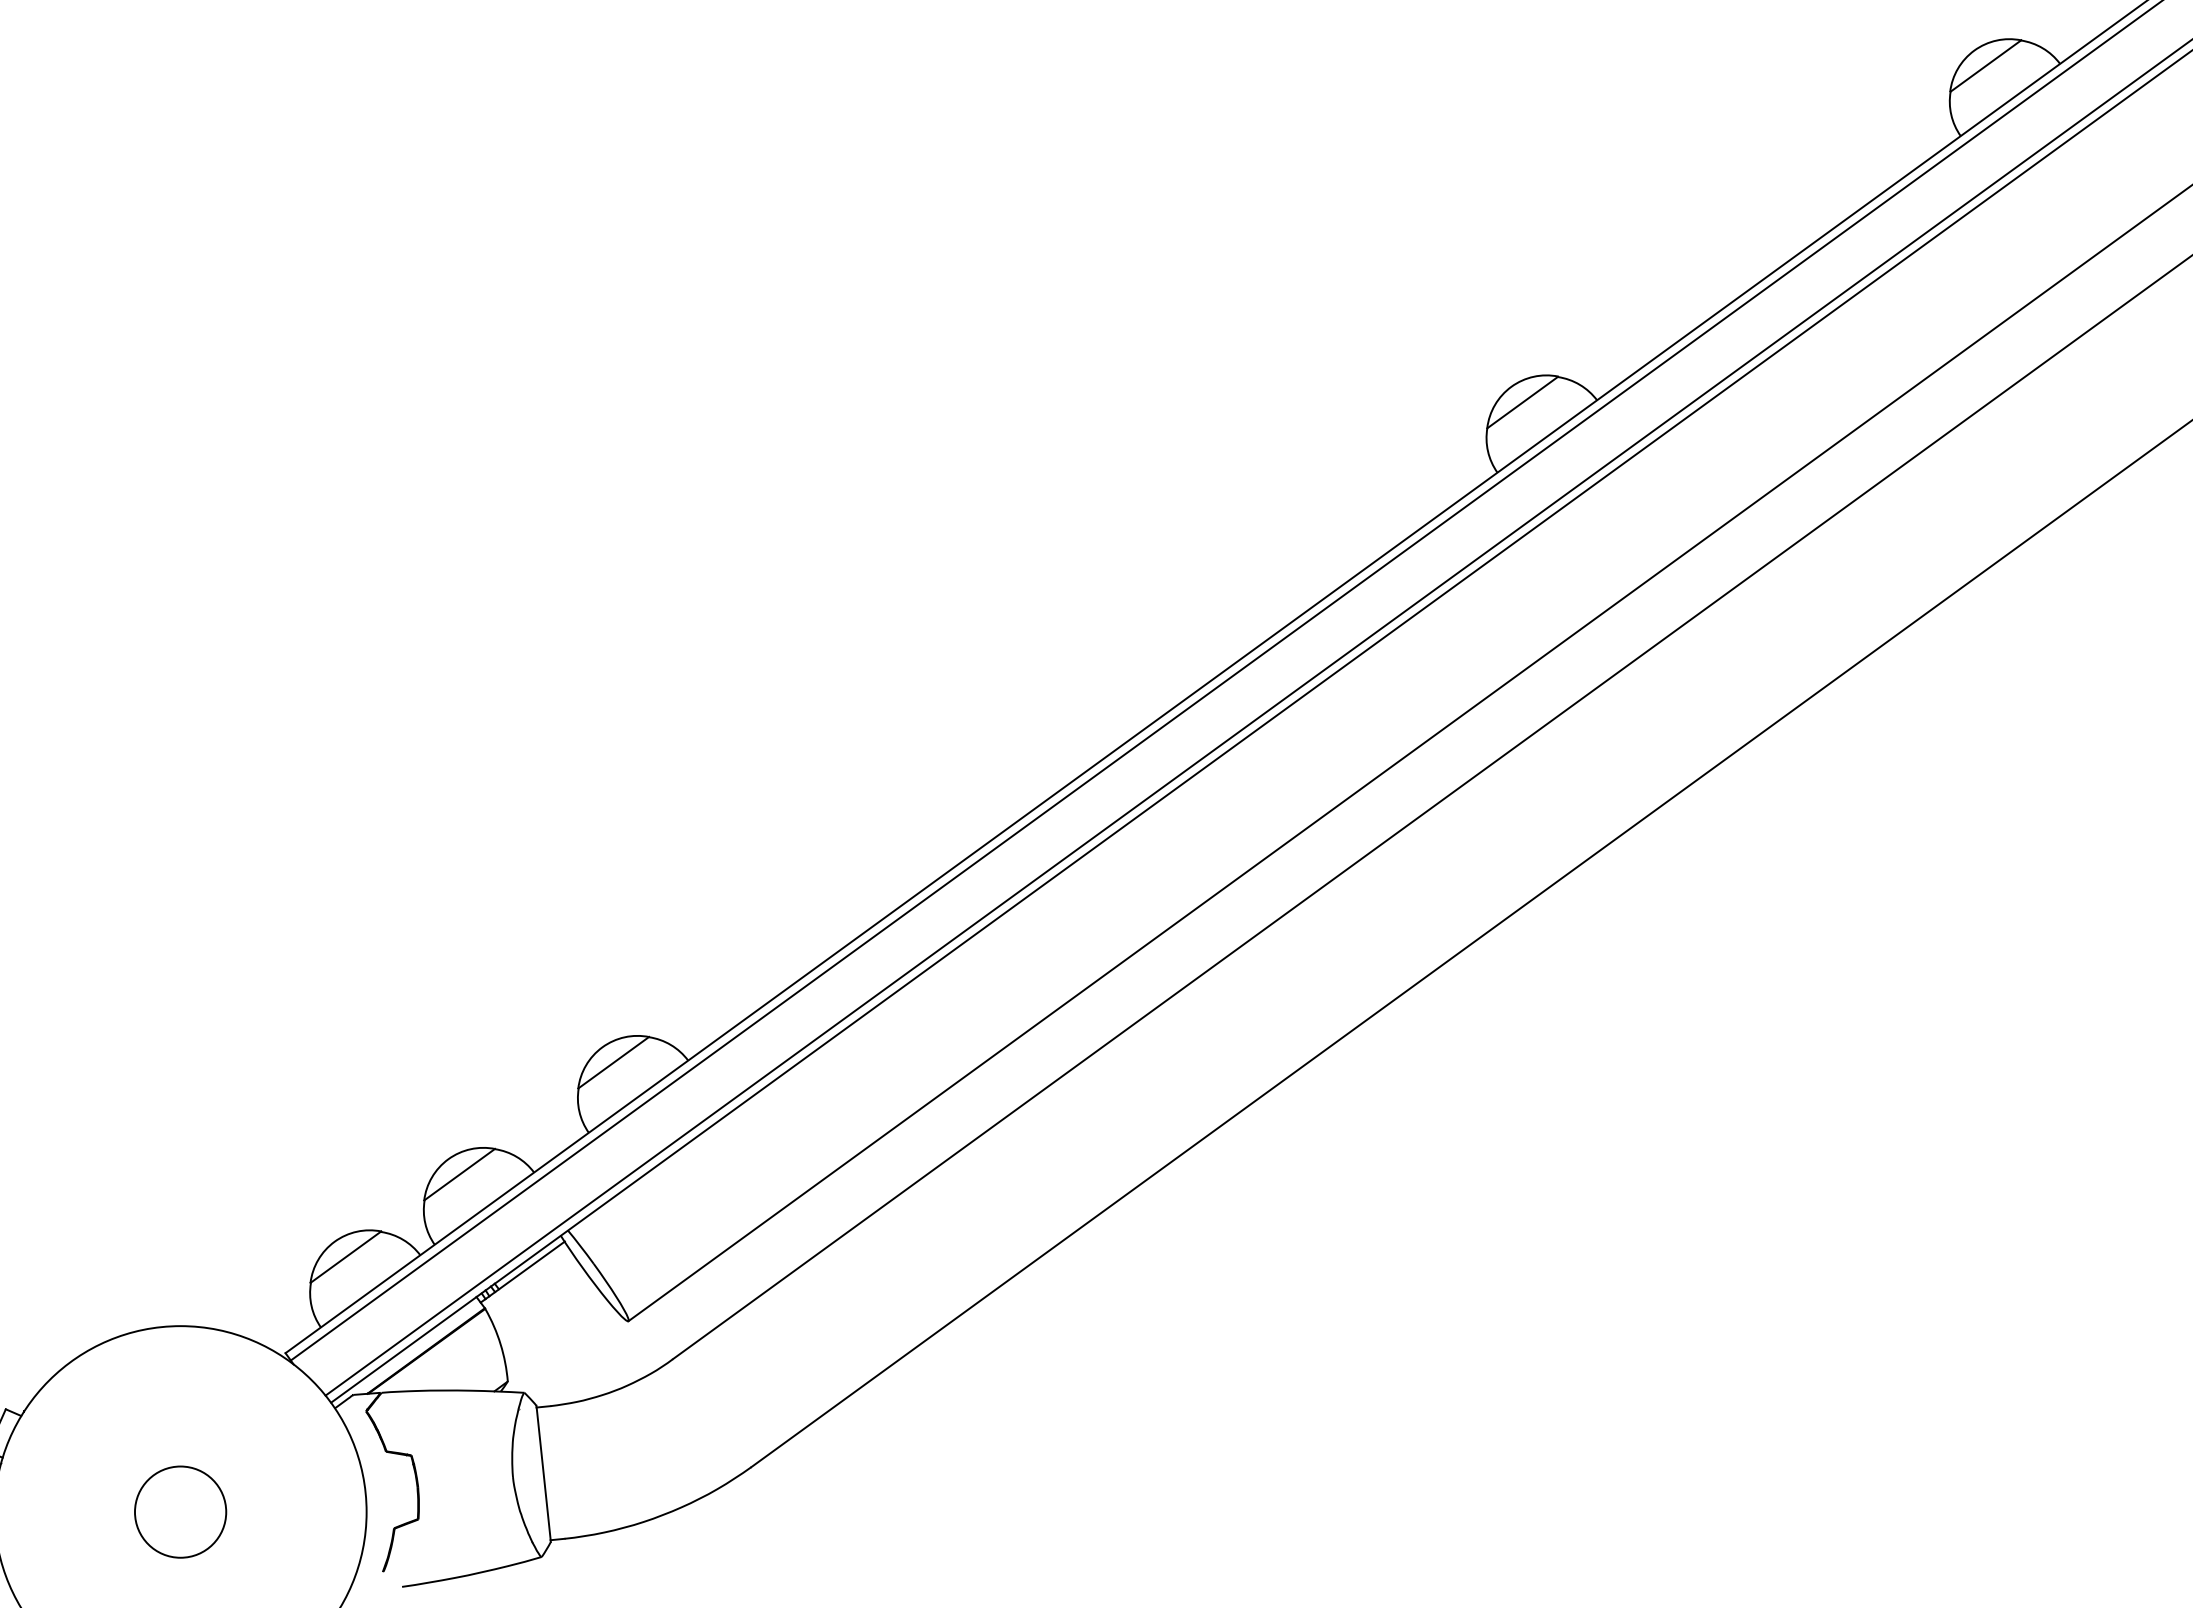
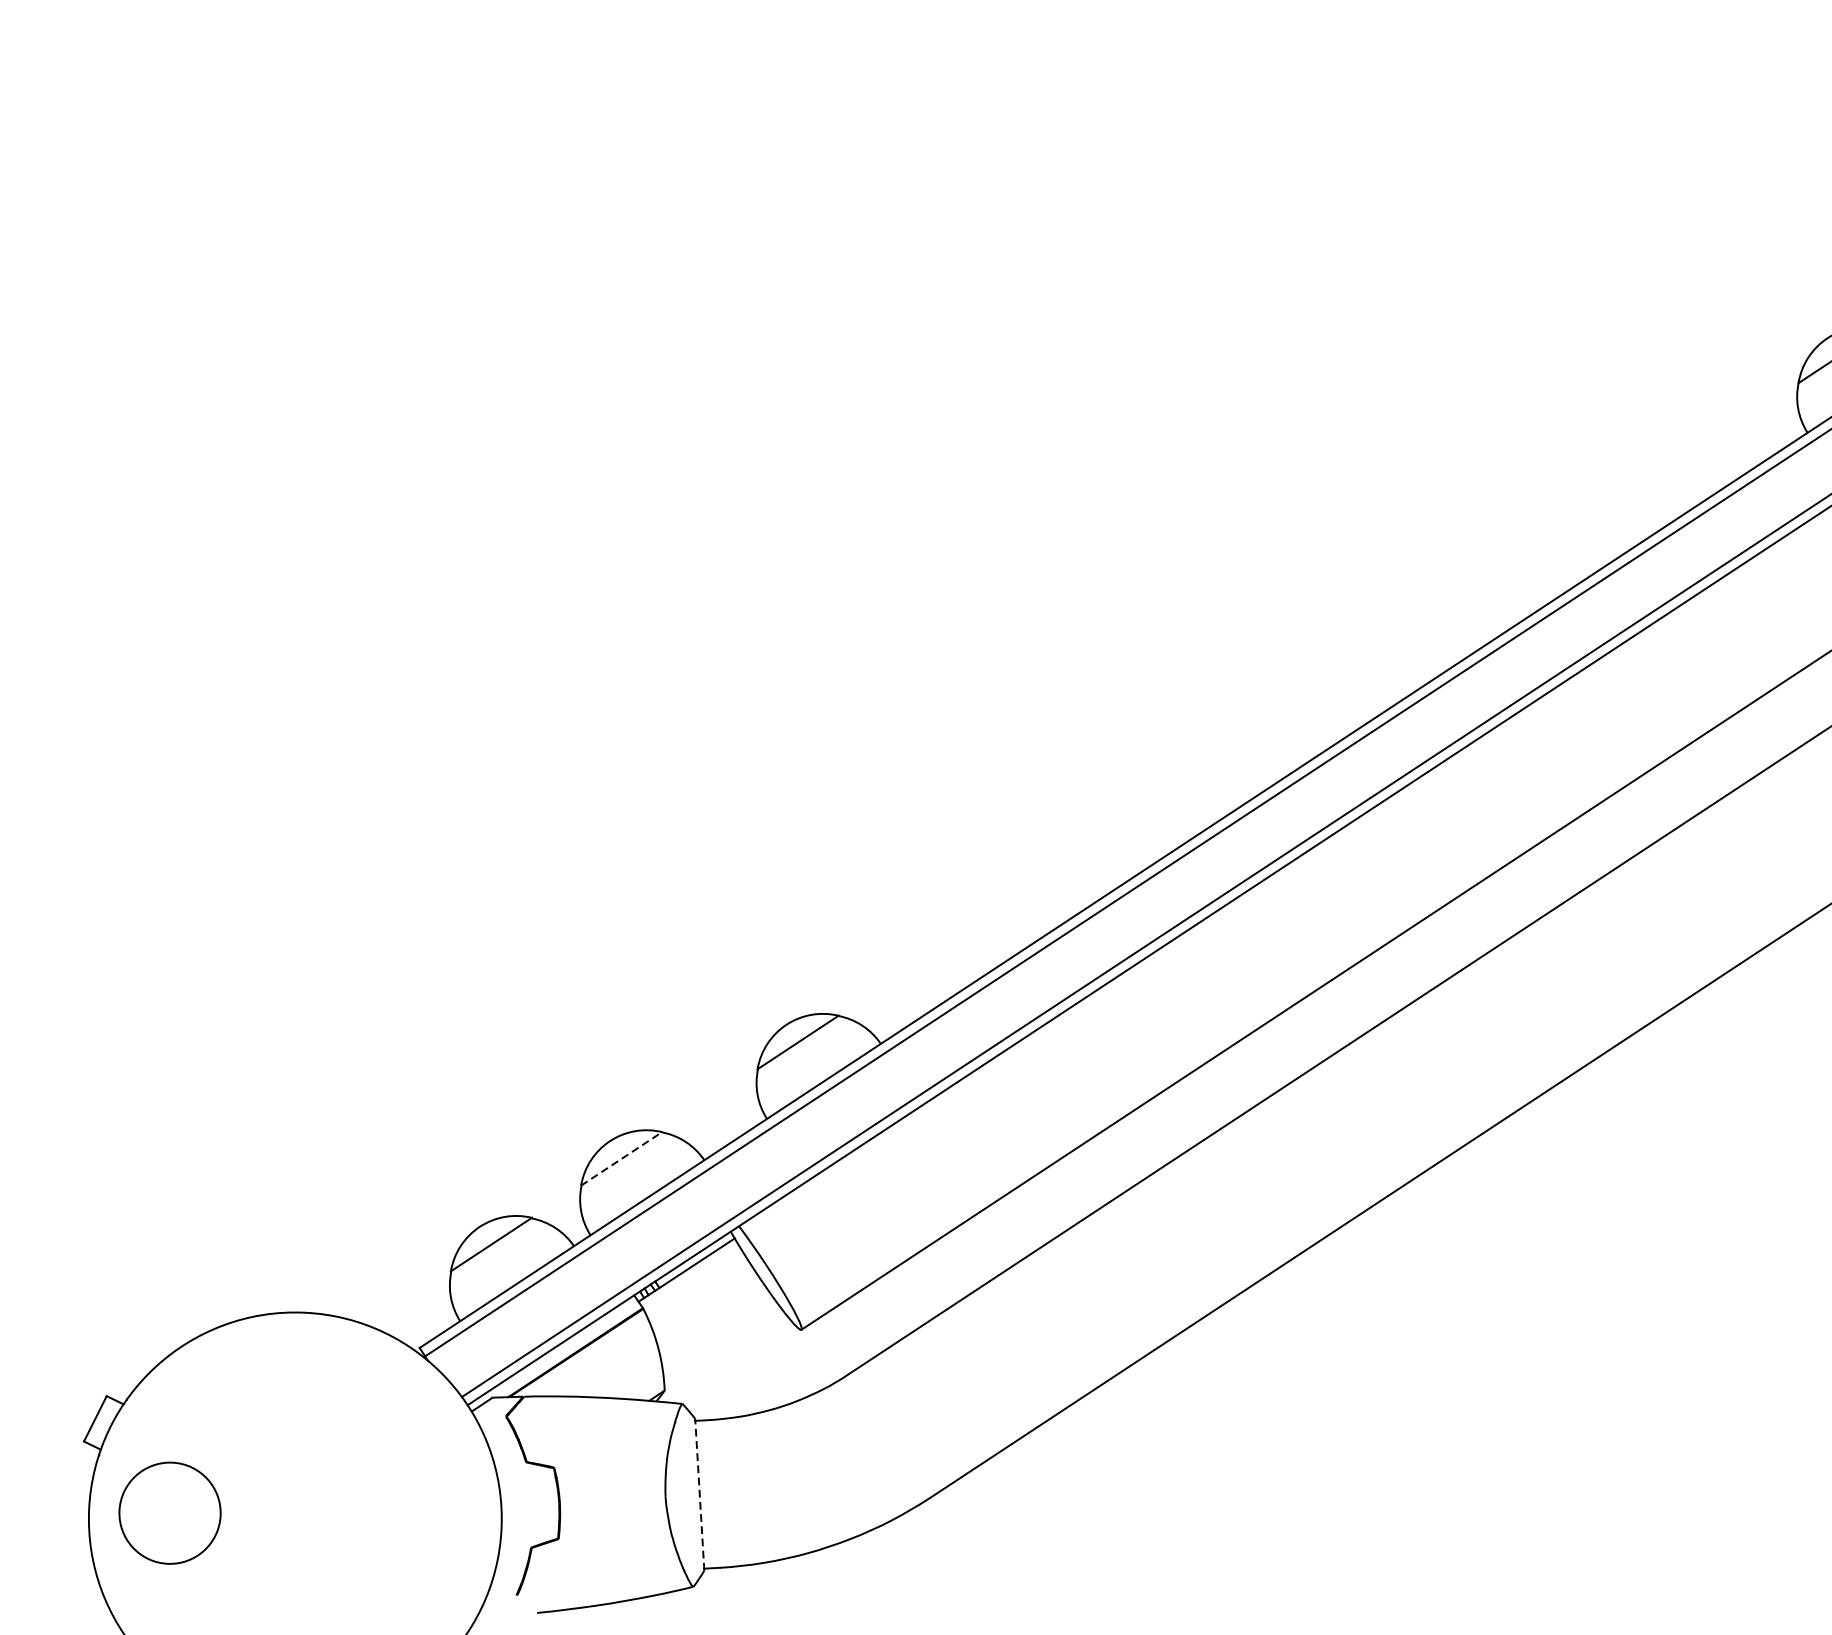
line: (459, 1174) -> (621, 1158), solid -> dashed
line: (543, 1473) -> (699, 1494), solid -> dashed
circle: (180, 1511) -> (169, 1512), moved

